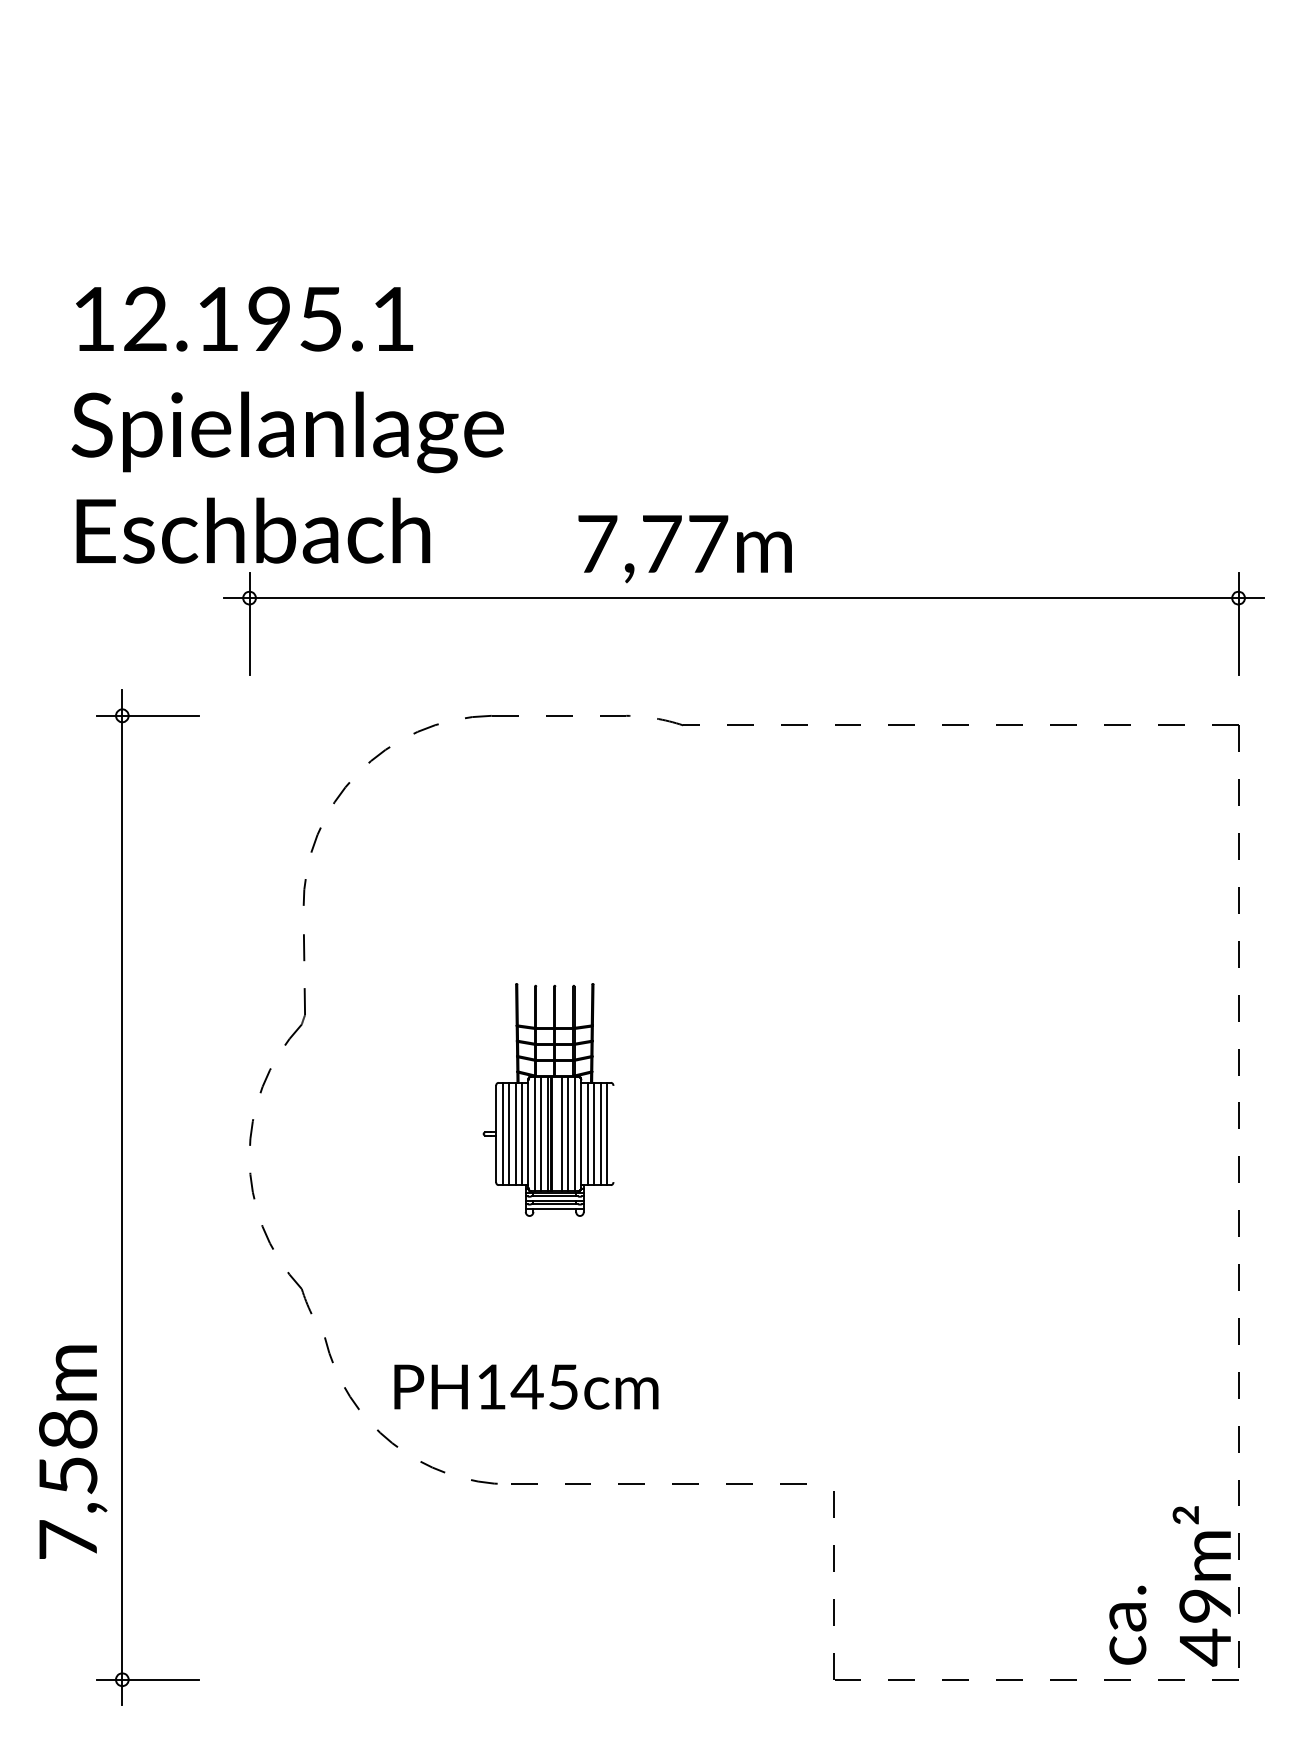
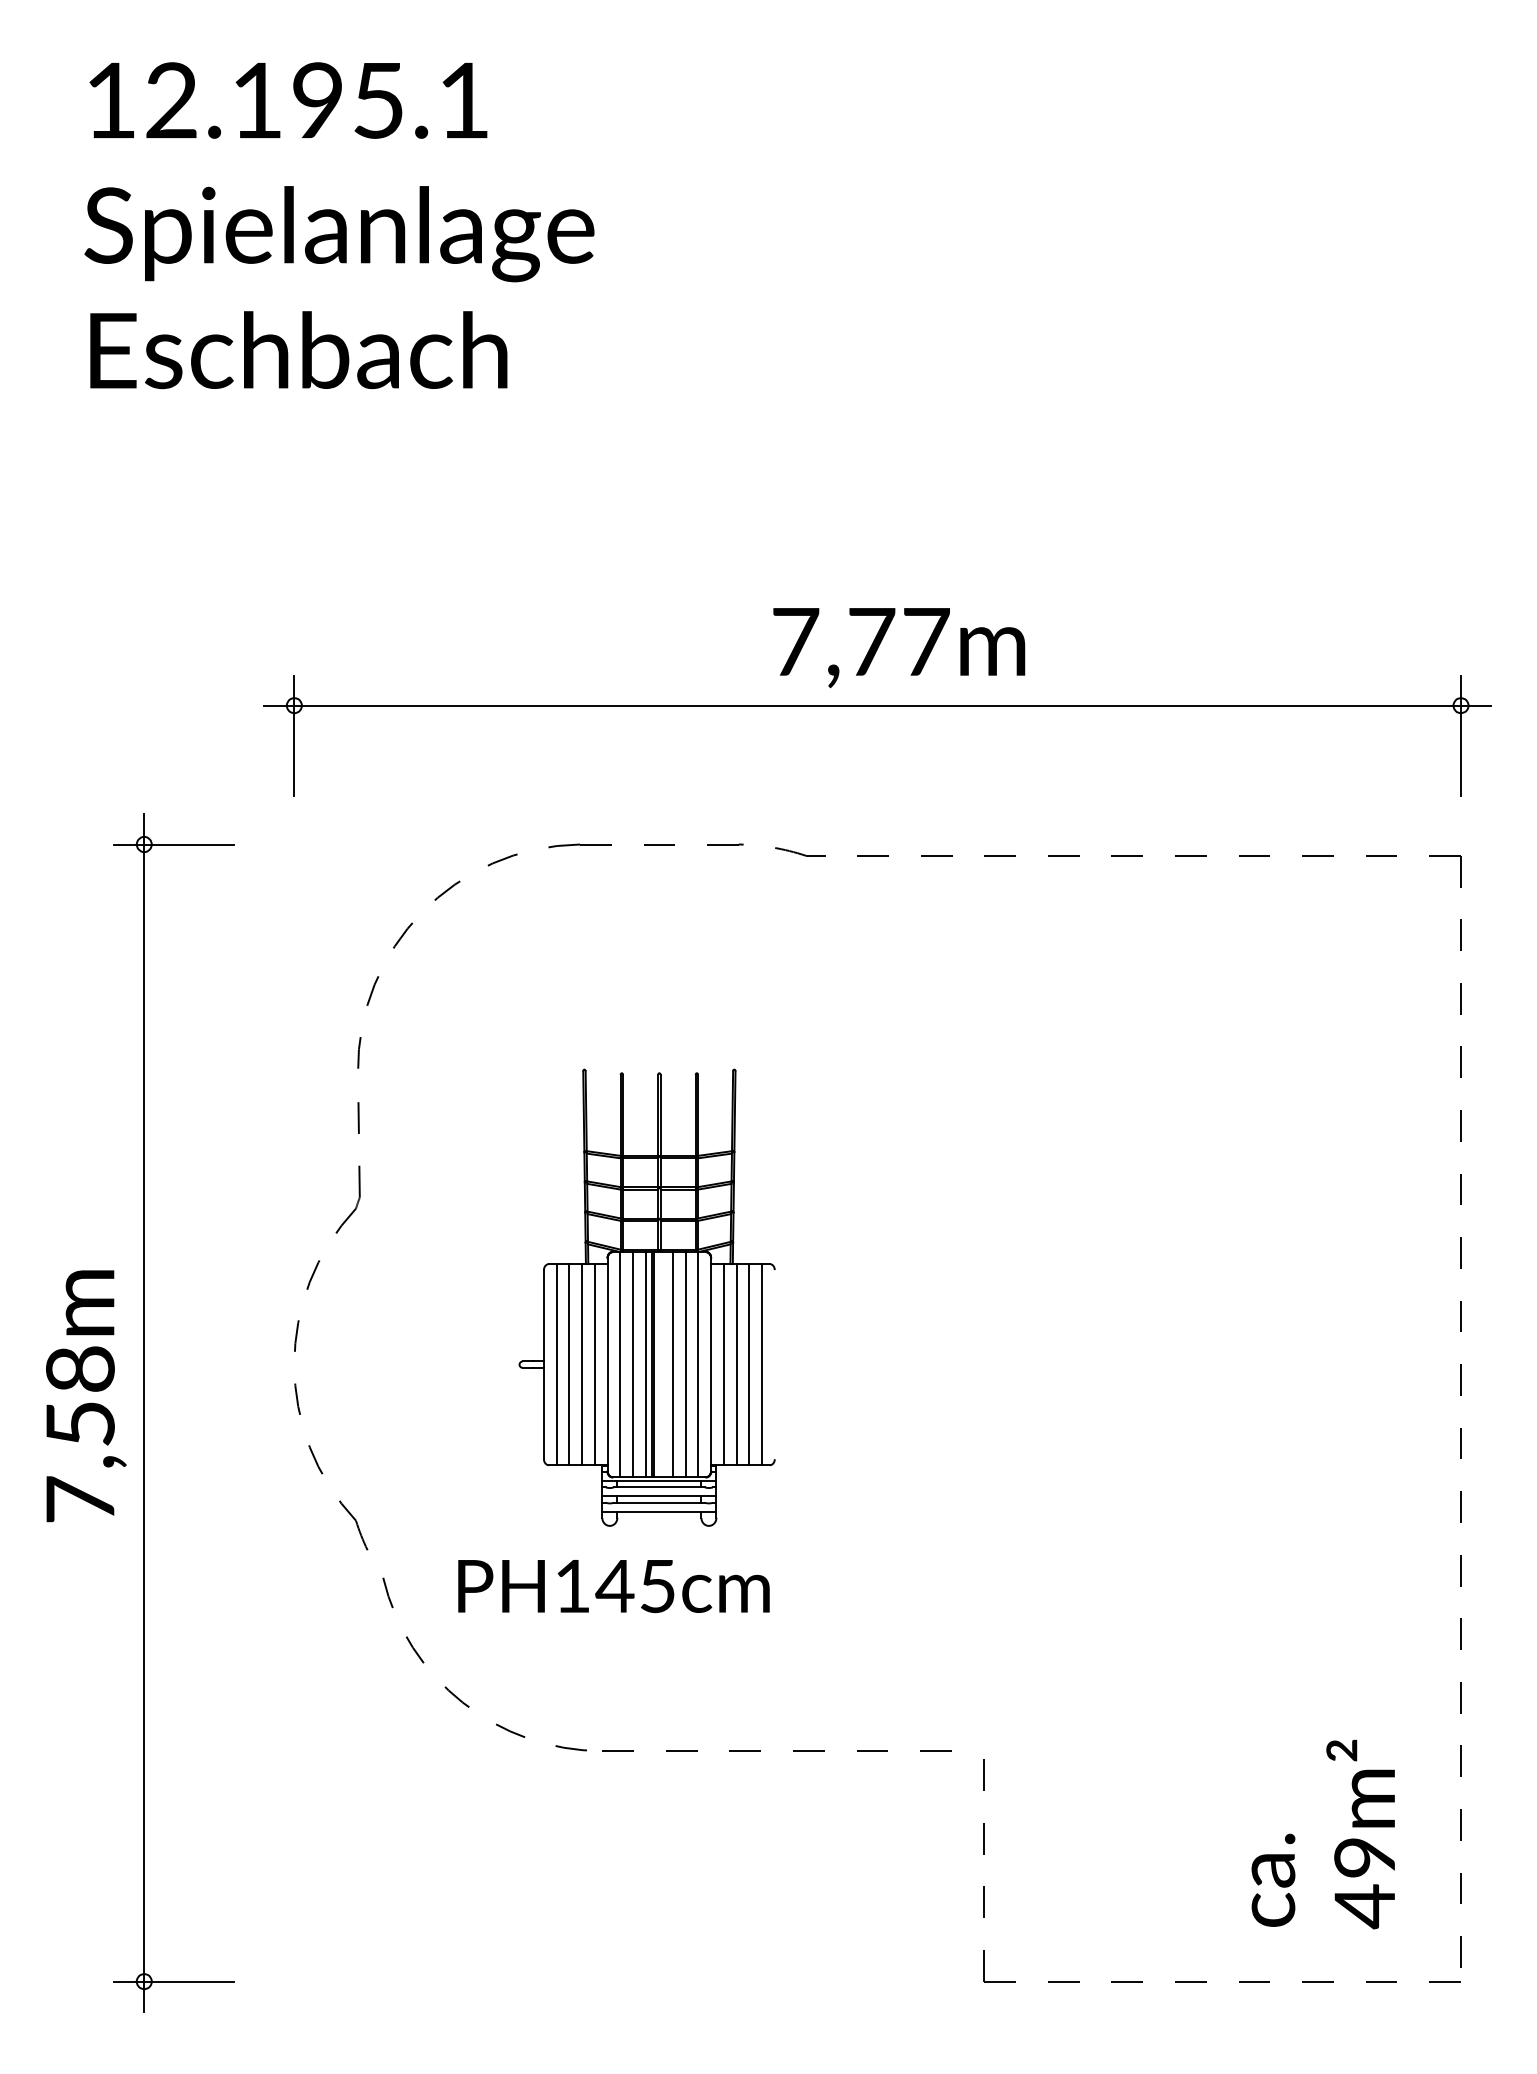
text: (287, 425) -> (339, 225), moved
text: (685, 549) -> (899, 648), moved
part: (548, 1099) -> (646, 1297), size x1.67
text: (526, 1387) -> (613, 1586), moved
text: (73, 1452) -> (86, 1396), moved
text: (1169, 1586) -> (1322, 1834), moved

